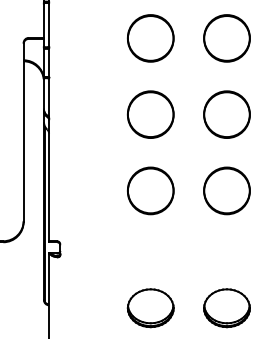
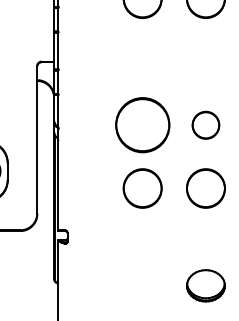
part: (150, 37) -> (142, 61), removed
part: (226, 37) -> (205, 61), removed
part: (150, 114) -> (142, 125), size x1.4
part: (226, 114) -> (205, 125), size x0.7
part: (150, 307) -> (142, 285), removed

